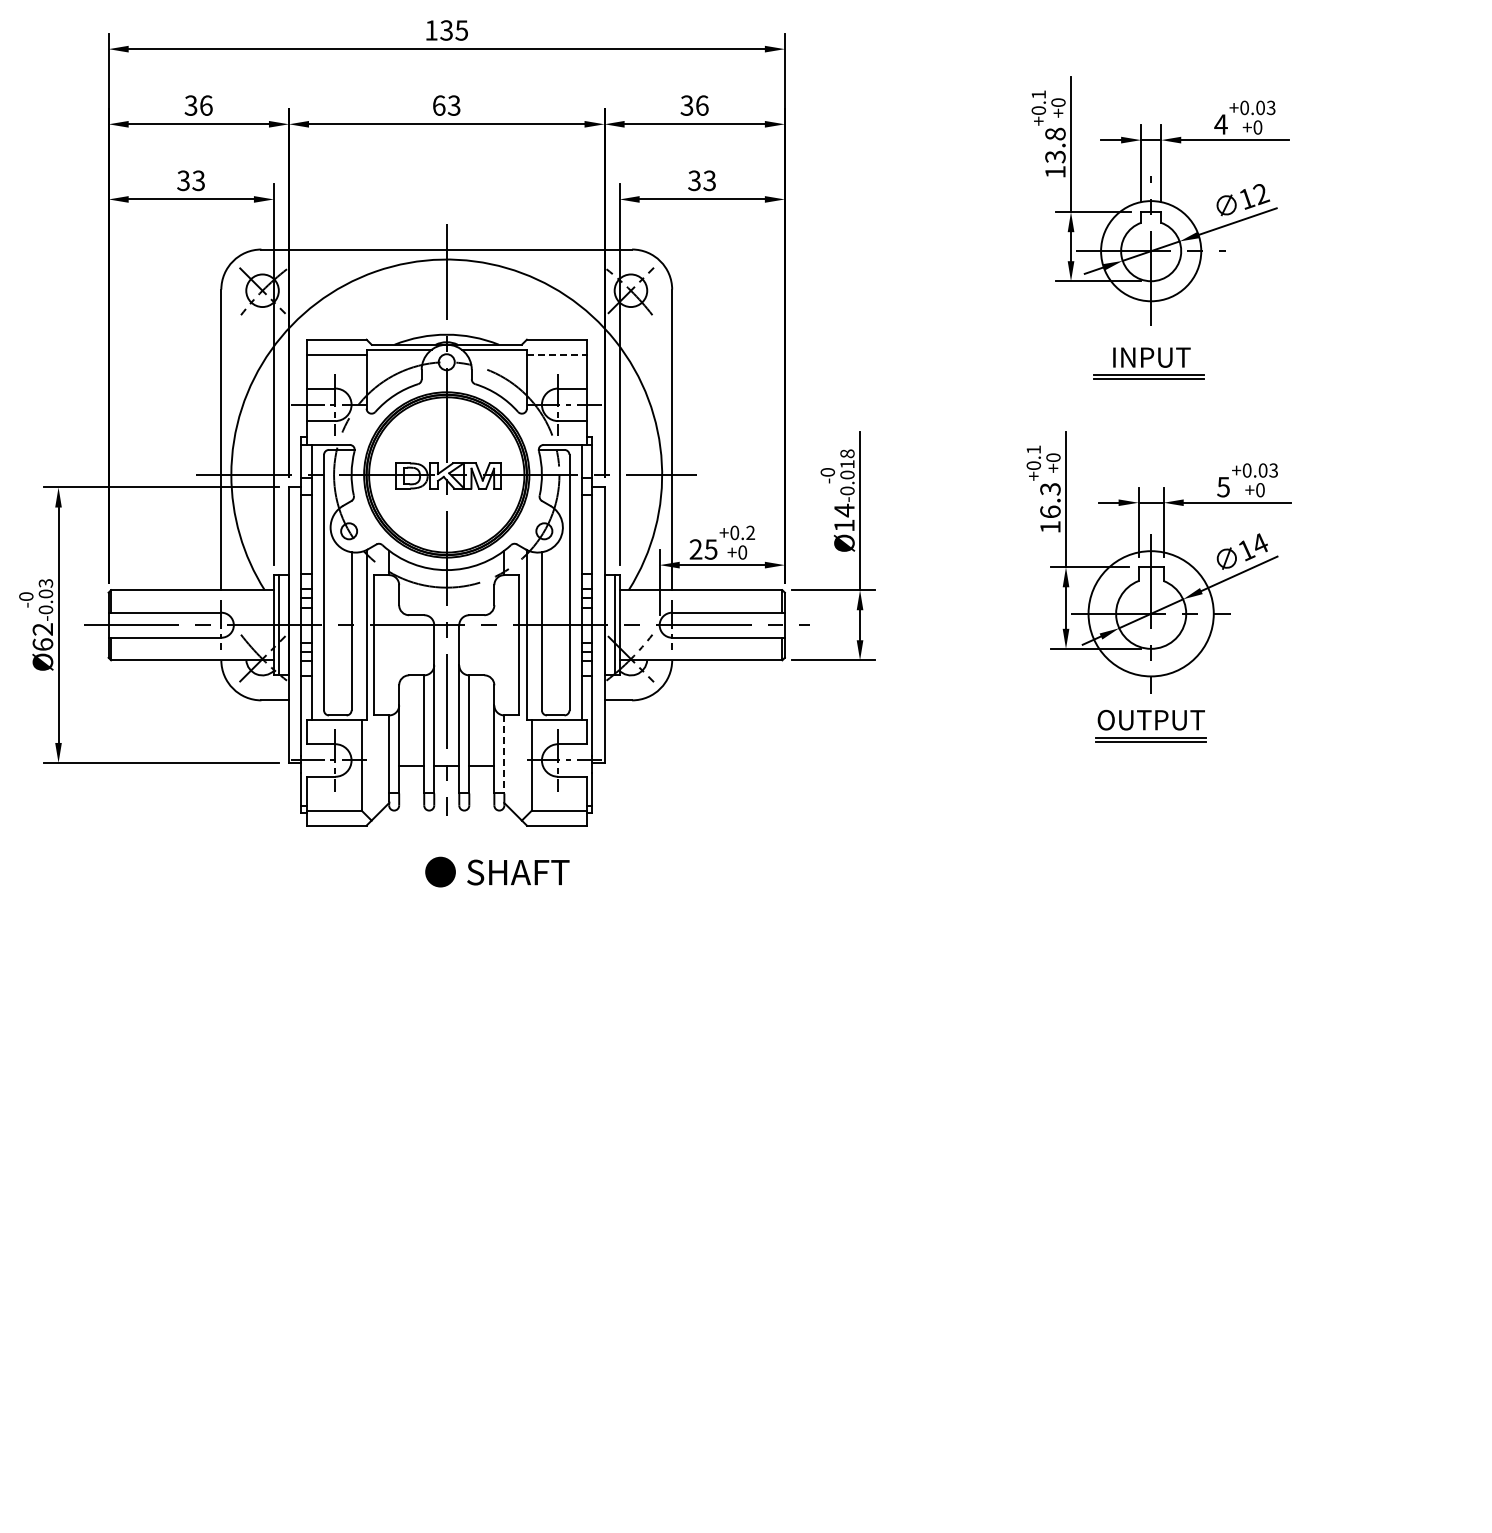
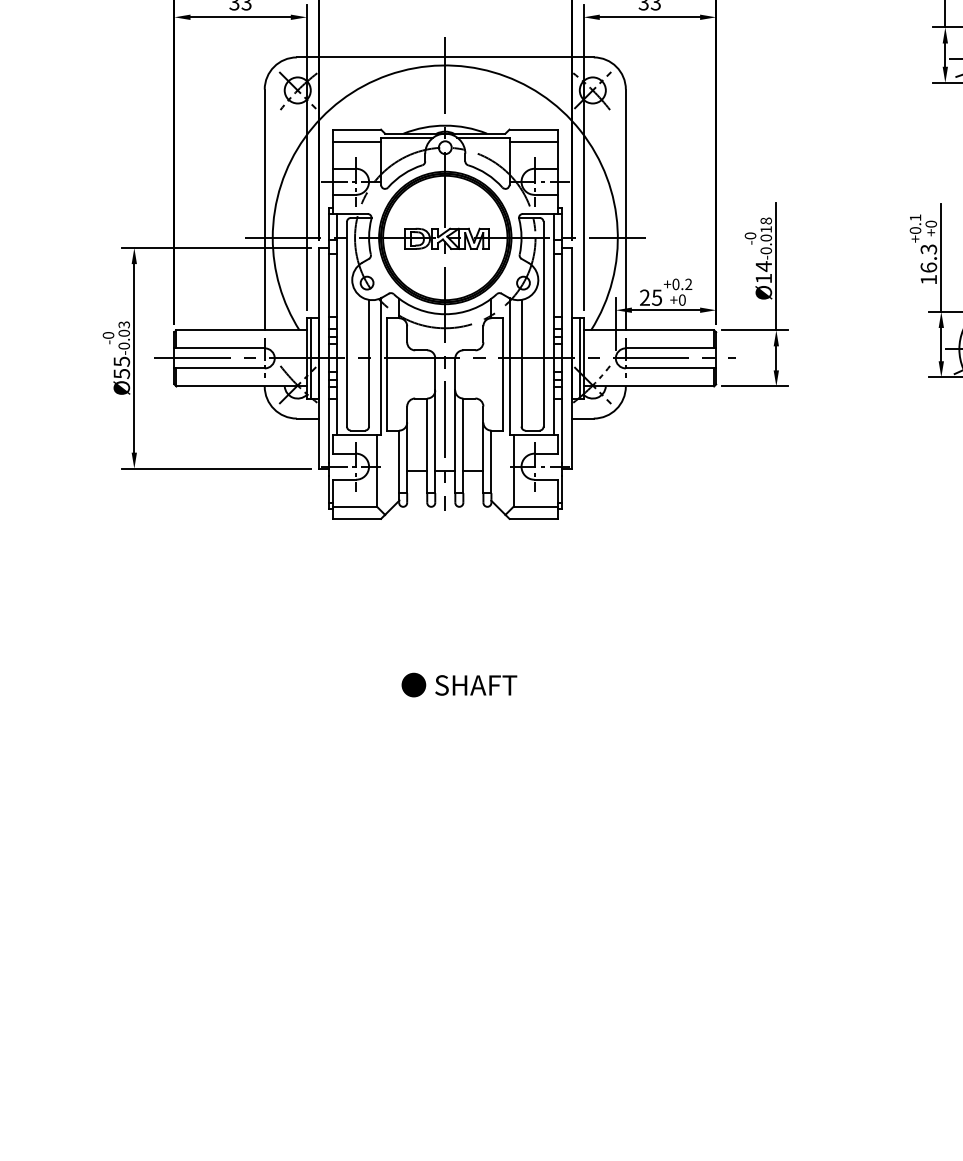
line: (557, 354) -> (533, 141), dashed -> solid
text: (42, 637) -> (121, 368), Ø62 -> Ø55
line: (504, 754) -> (491, 461), dashed -> solid
text: (497, 871) -> (459, 684), moved

